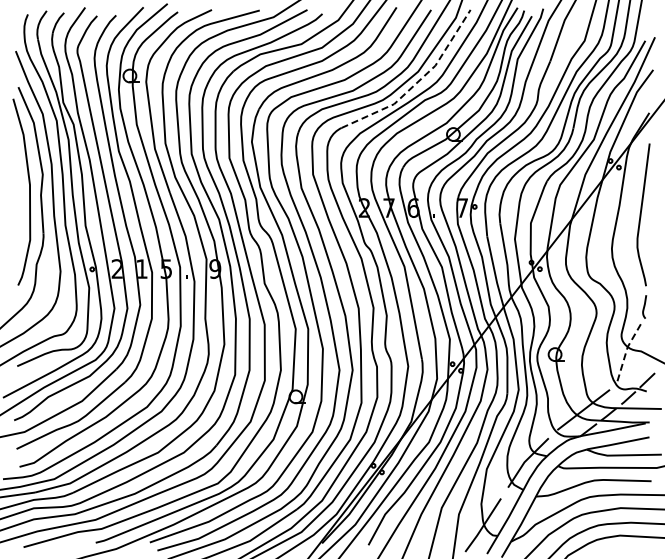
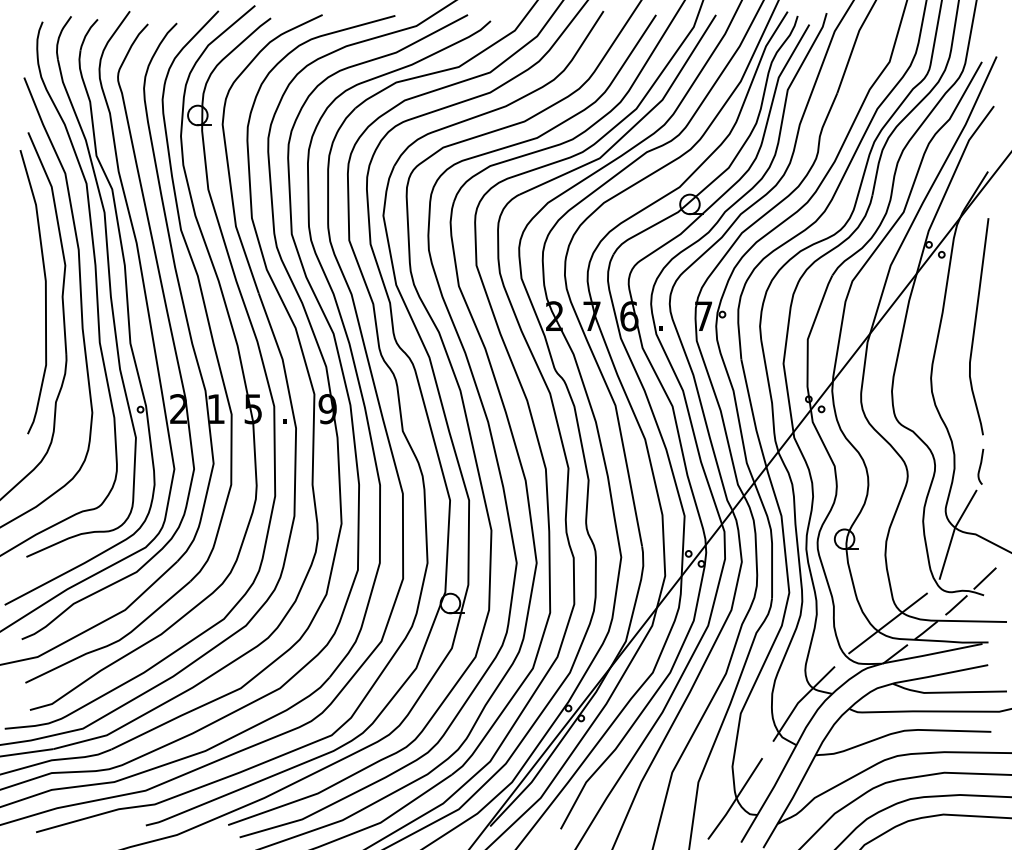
line: (418, 81) -> (636, 123), dashed -> solid
line: (626, 349) -> (953, 531), dashed -> solid

